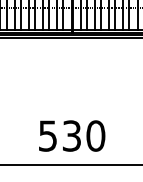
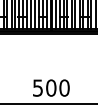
text: (72, 134) -> (51, 87), 530 -> 500

